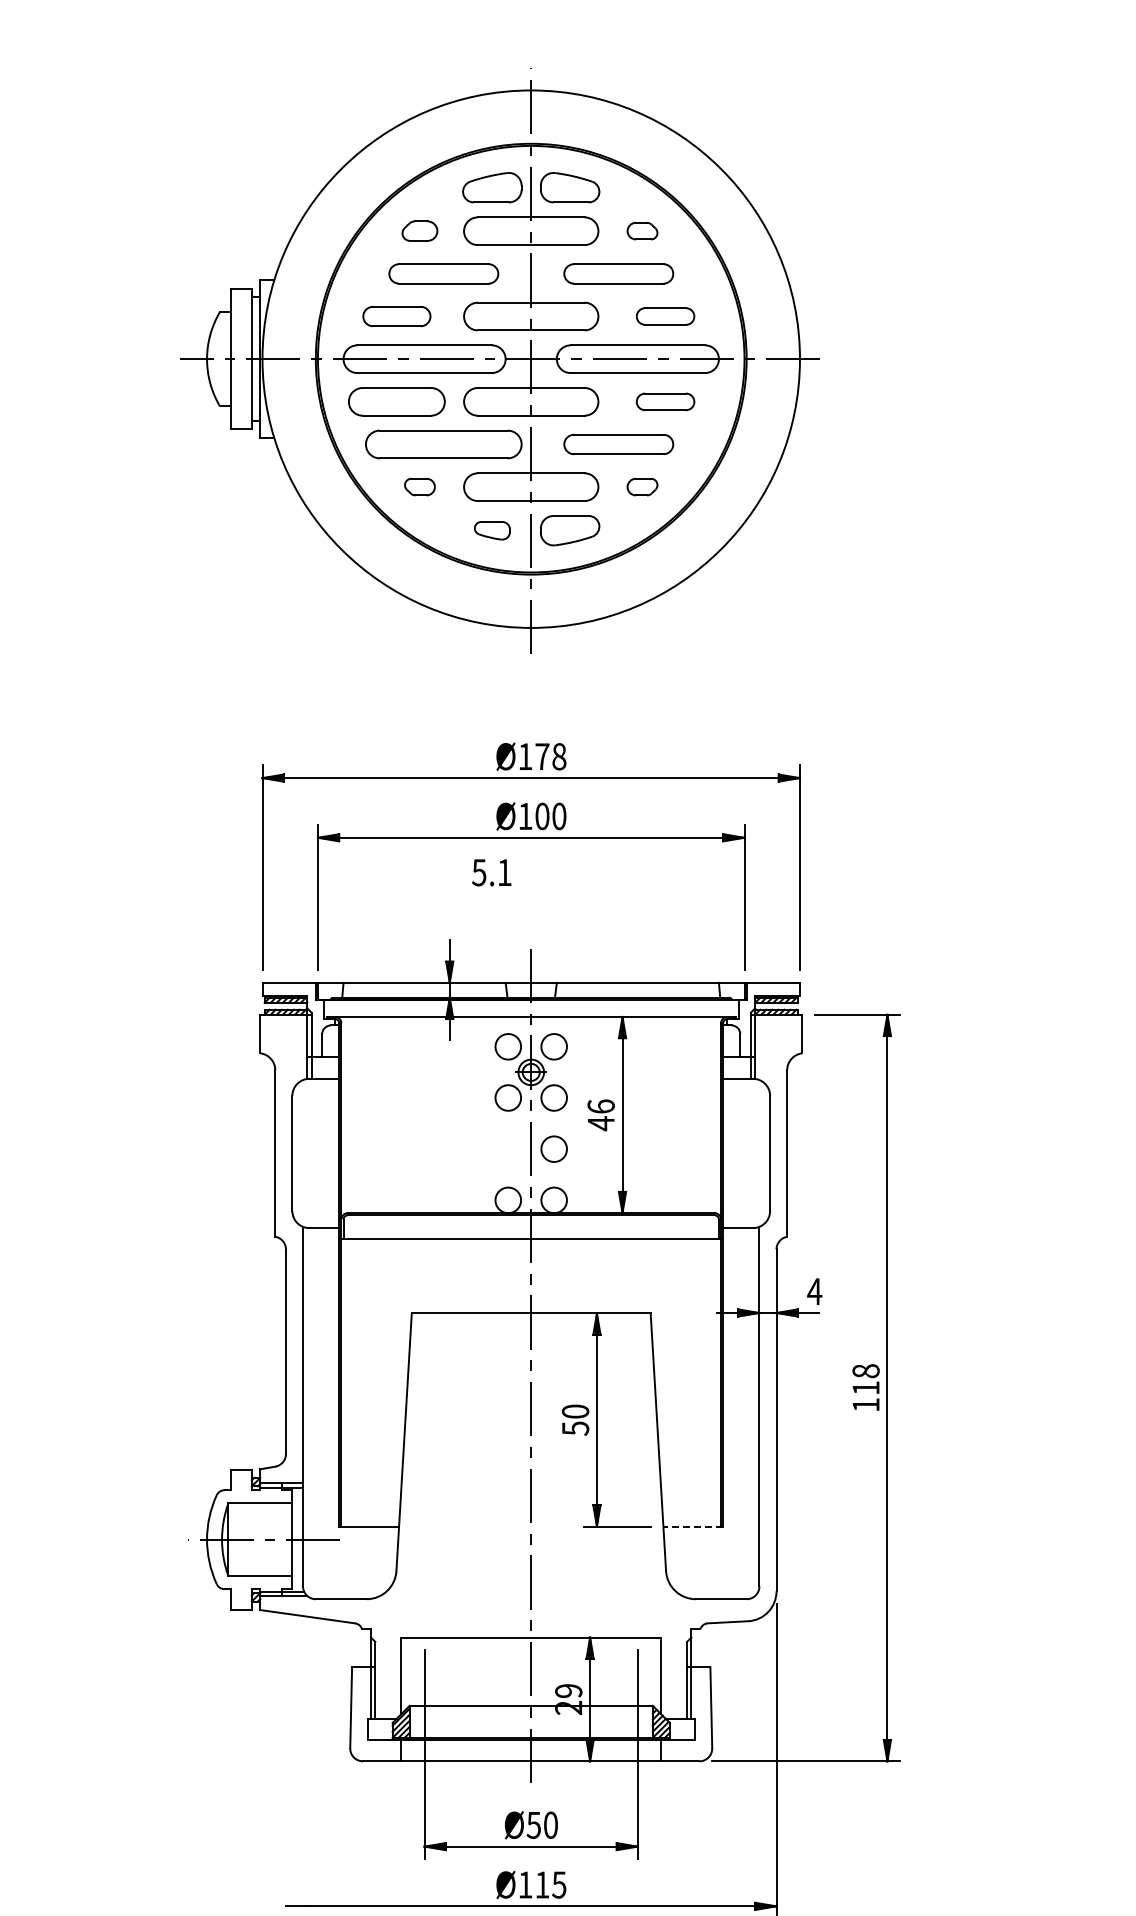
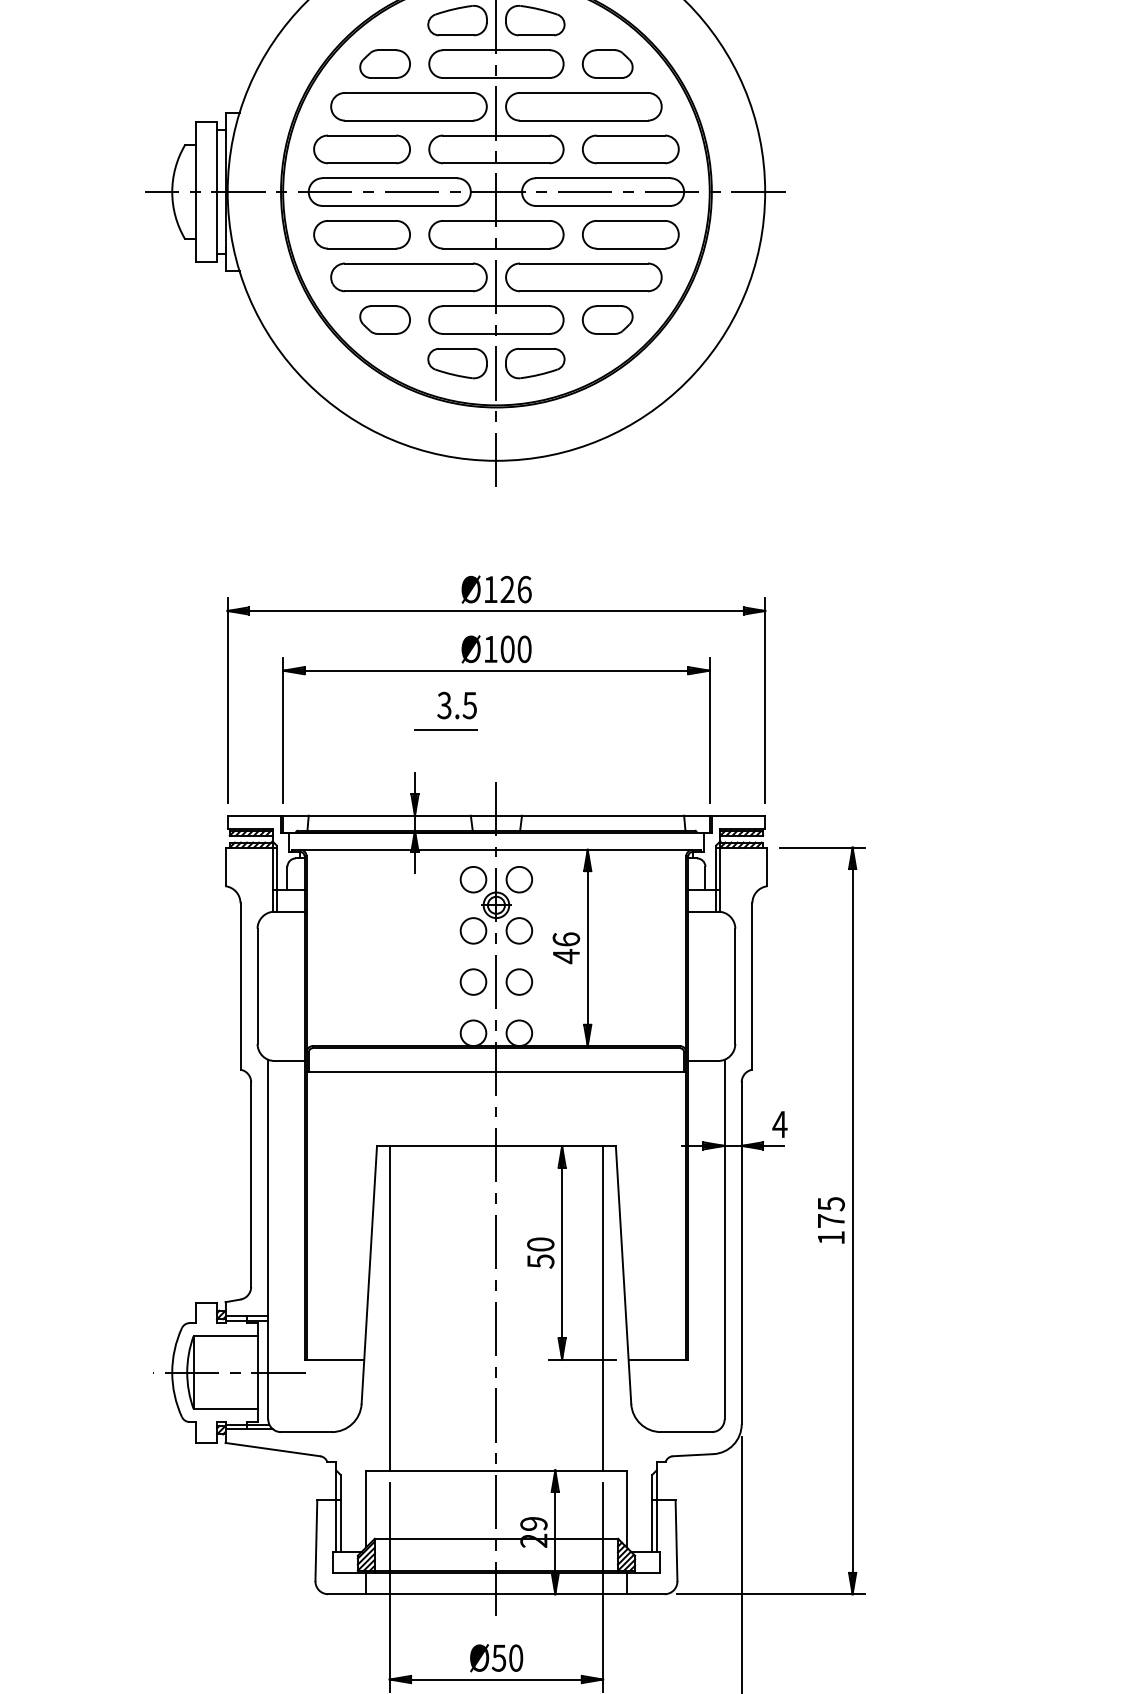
part: (419, 230) -> (384, 63), size x1.43
part: (642, 230) -> (607, 63), size x1.67
part: (443, 273) -> (408, 106), size x1.43
part: (618, 273) -> (583, 106), size x1.43
part: (396, 316) -> (361, 149), size x1.43
part: (665, 316) -> (630, 149), size x1.67
part: (665, 401) -> (630, 234), size x1.67
part: (618, 444) -> (583, 277), size x1.43
part: (419, 486) -> (384, 319), size x1.67
part: (642, 486) -> (607, 319), size x1.67
part: (492, 530) -> (457, 363), size x1.67
text: (550, 756) -> (515, 589), Ø178 -> Ø126
text: (491, 872) -> (456, 705), 5.1 -> 3.5
line: (480, 897) -> (445, 730), added
circle: (507, 1148) -> (472, 981), added
text: (865, 1379) -> (830, 1212), 118 -> 175
line: (424, 1475) -> (389, 1308), added
line: (637, 1475) -> (602, 1308), added
line: (693, 1526) -> (658, 1359), dashed -> solid

